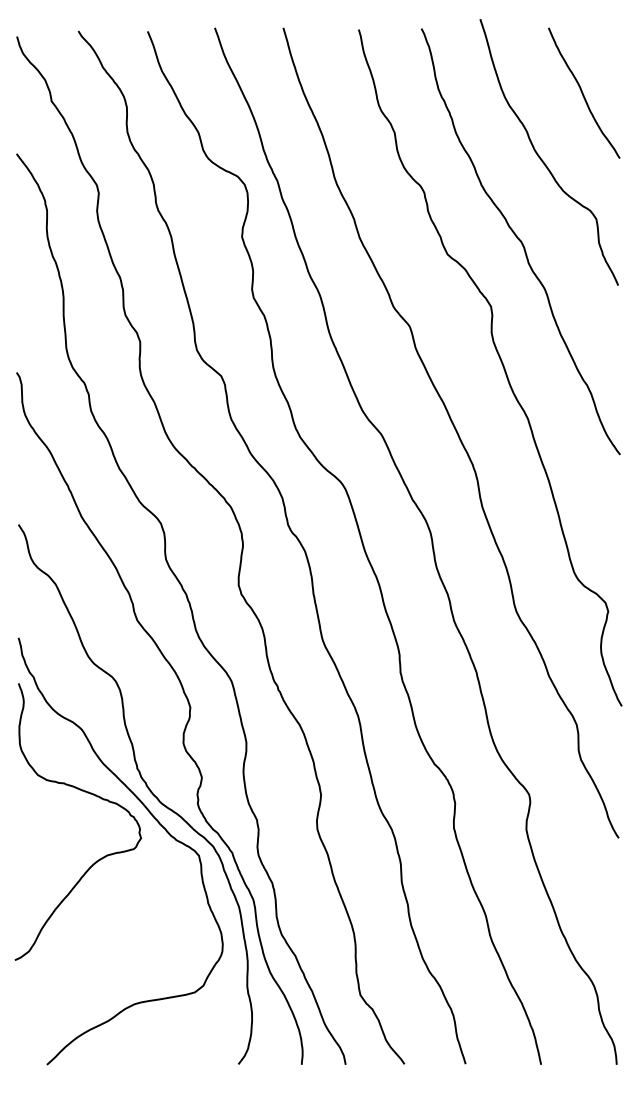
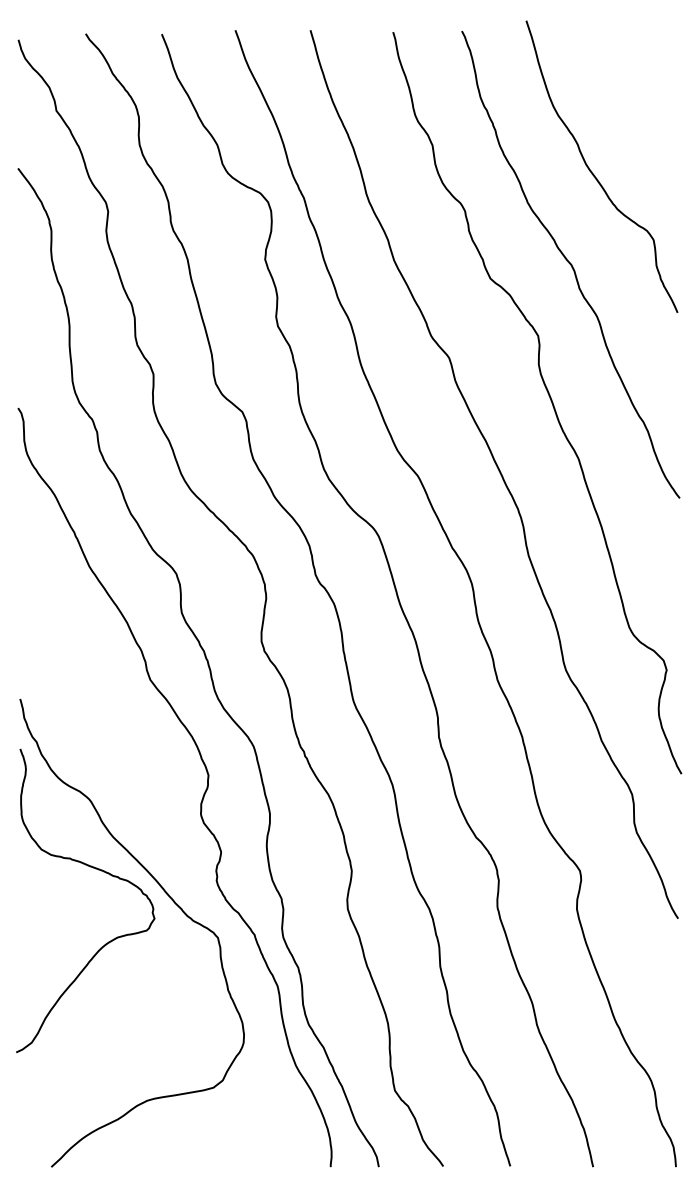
curve: (583, 92) -> (639, 101), removed
curve: (146, 787) -> (160, 863), removed

